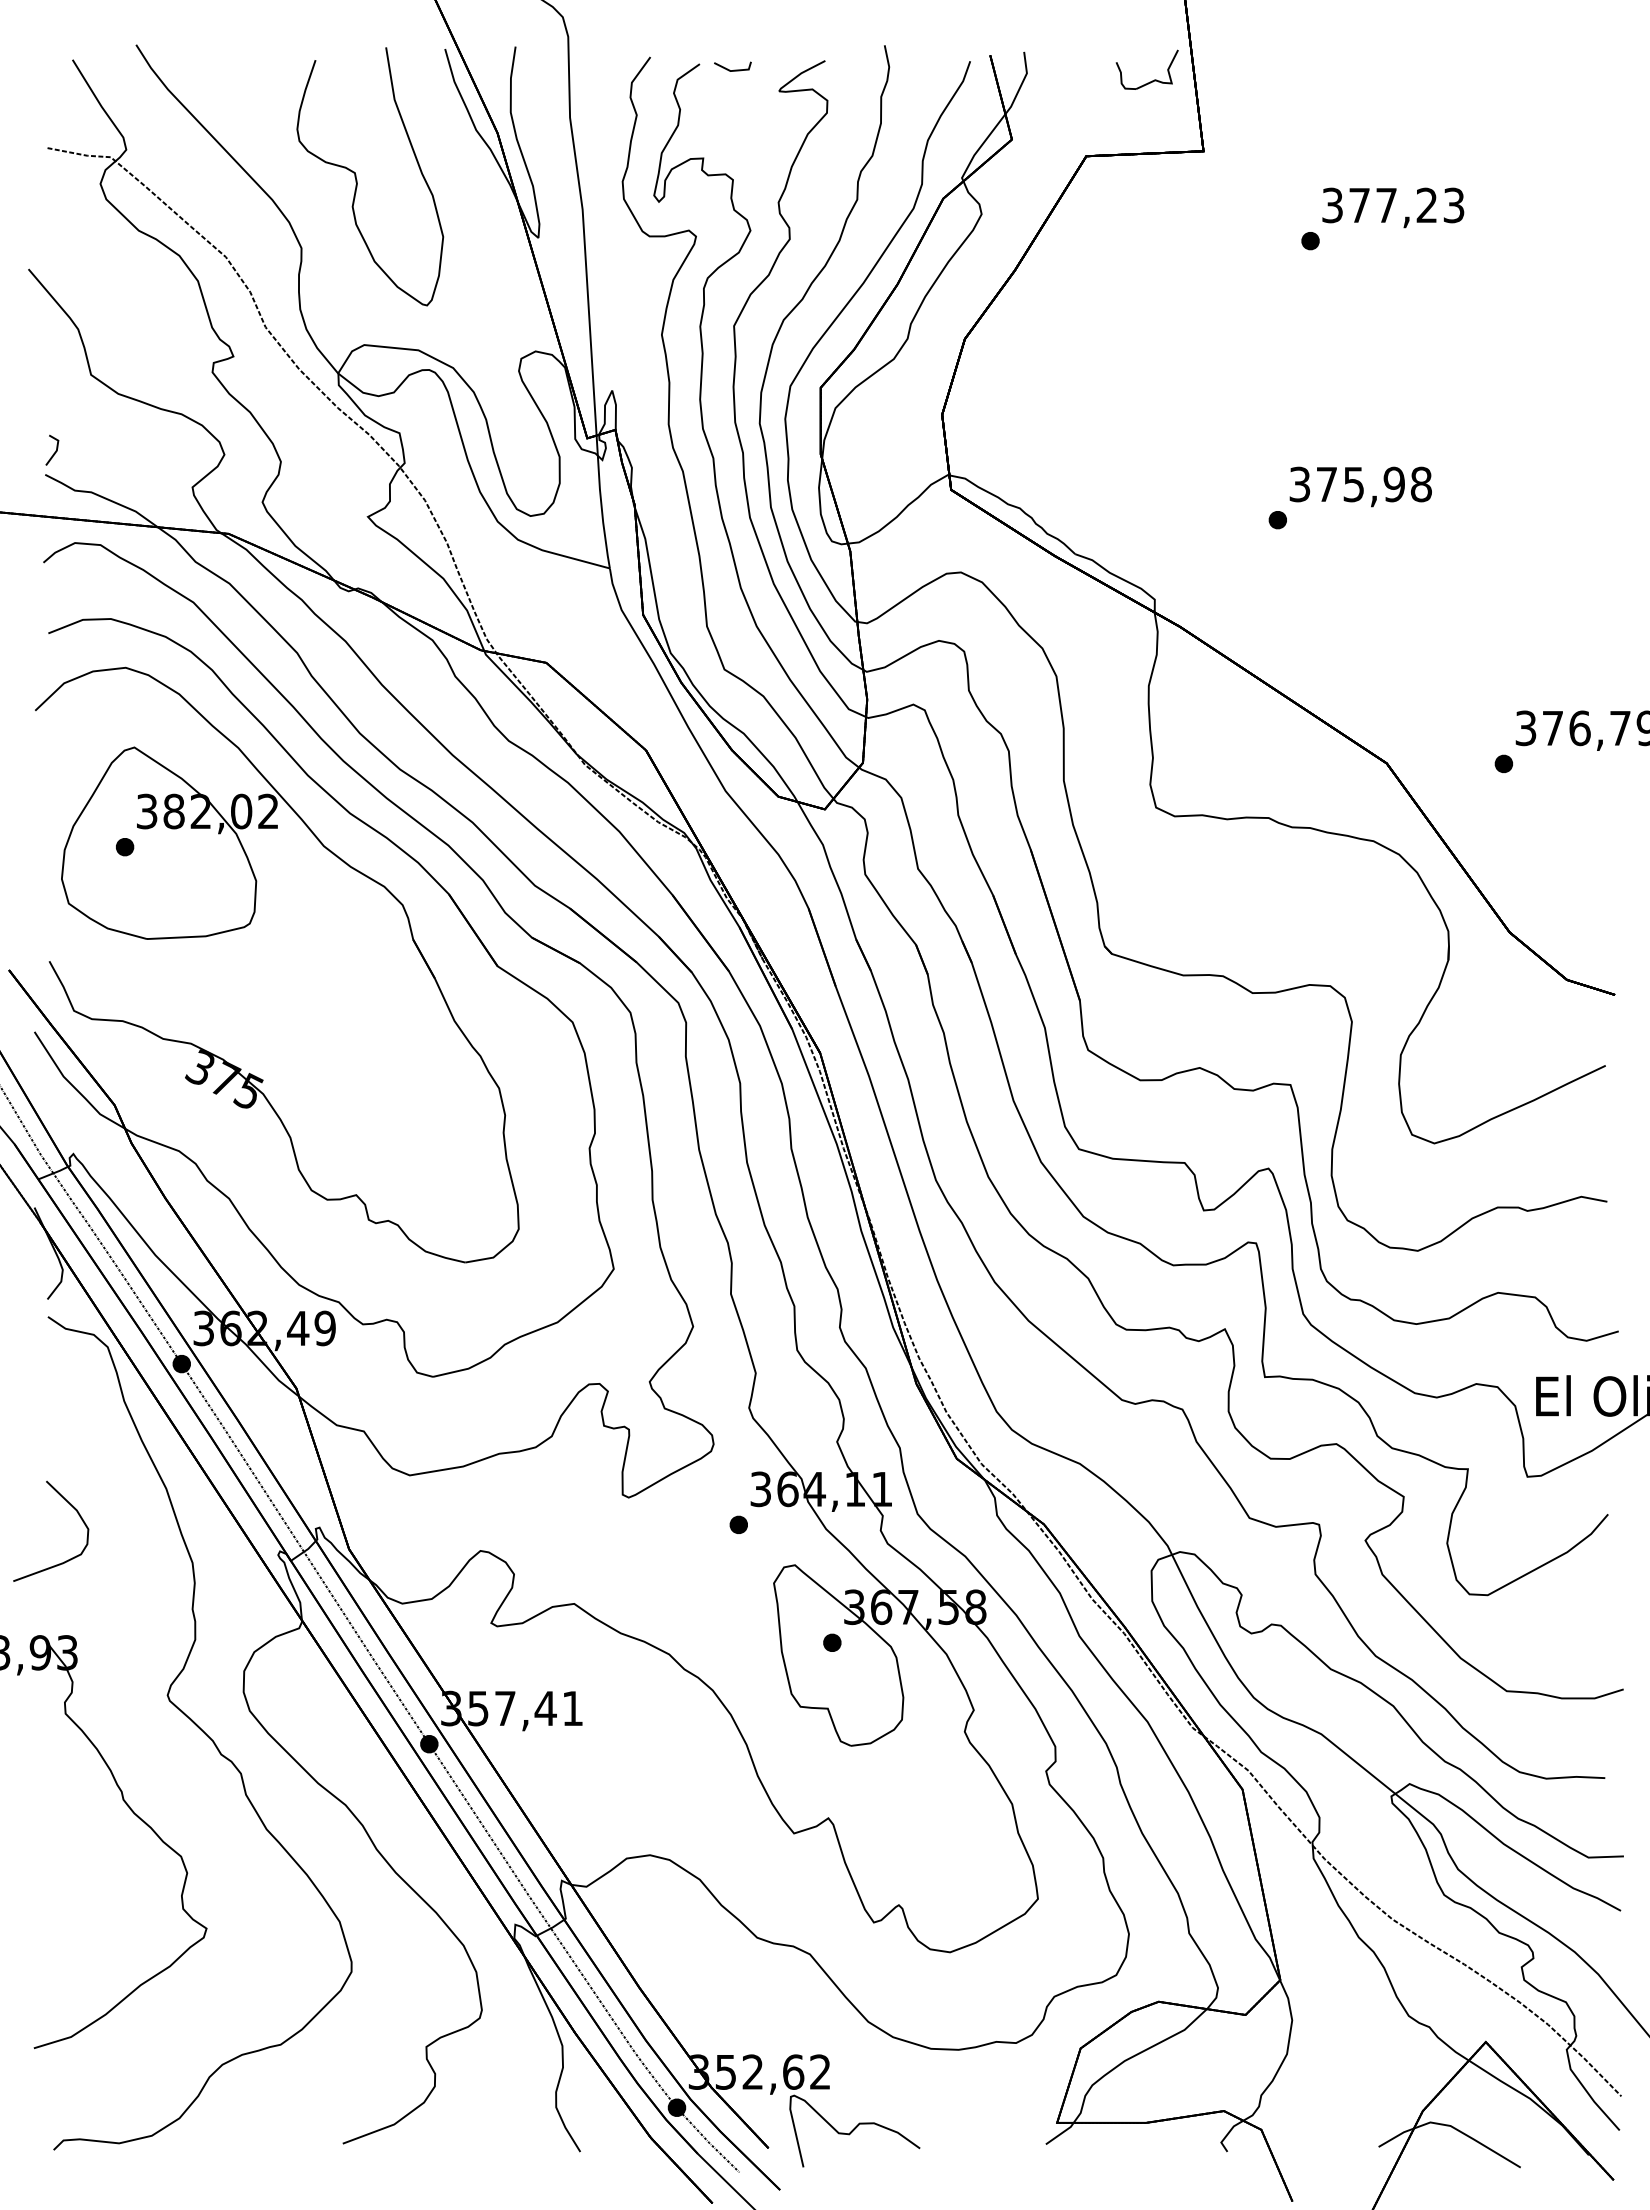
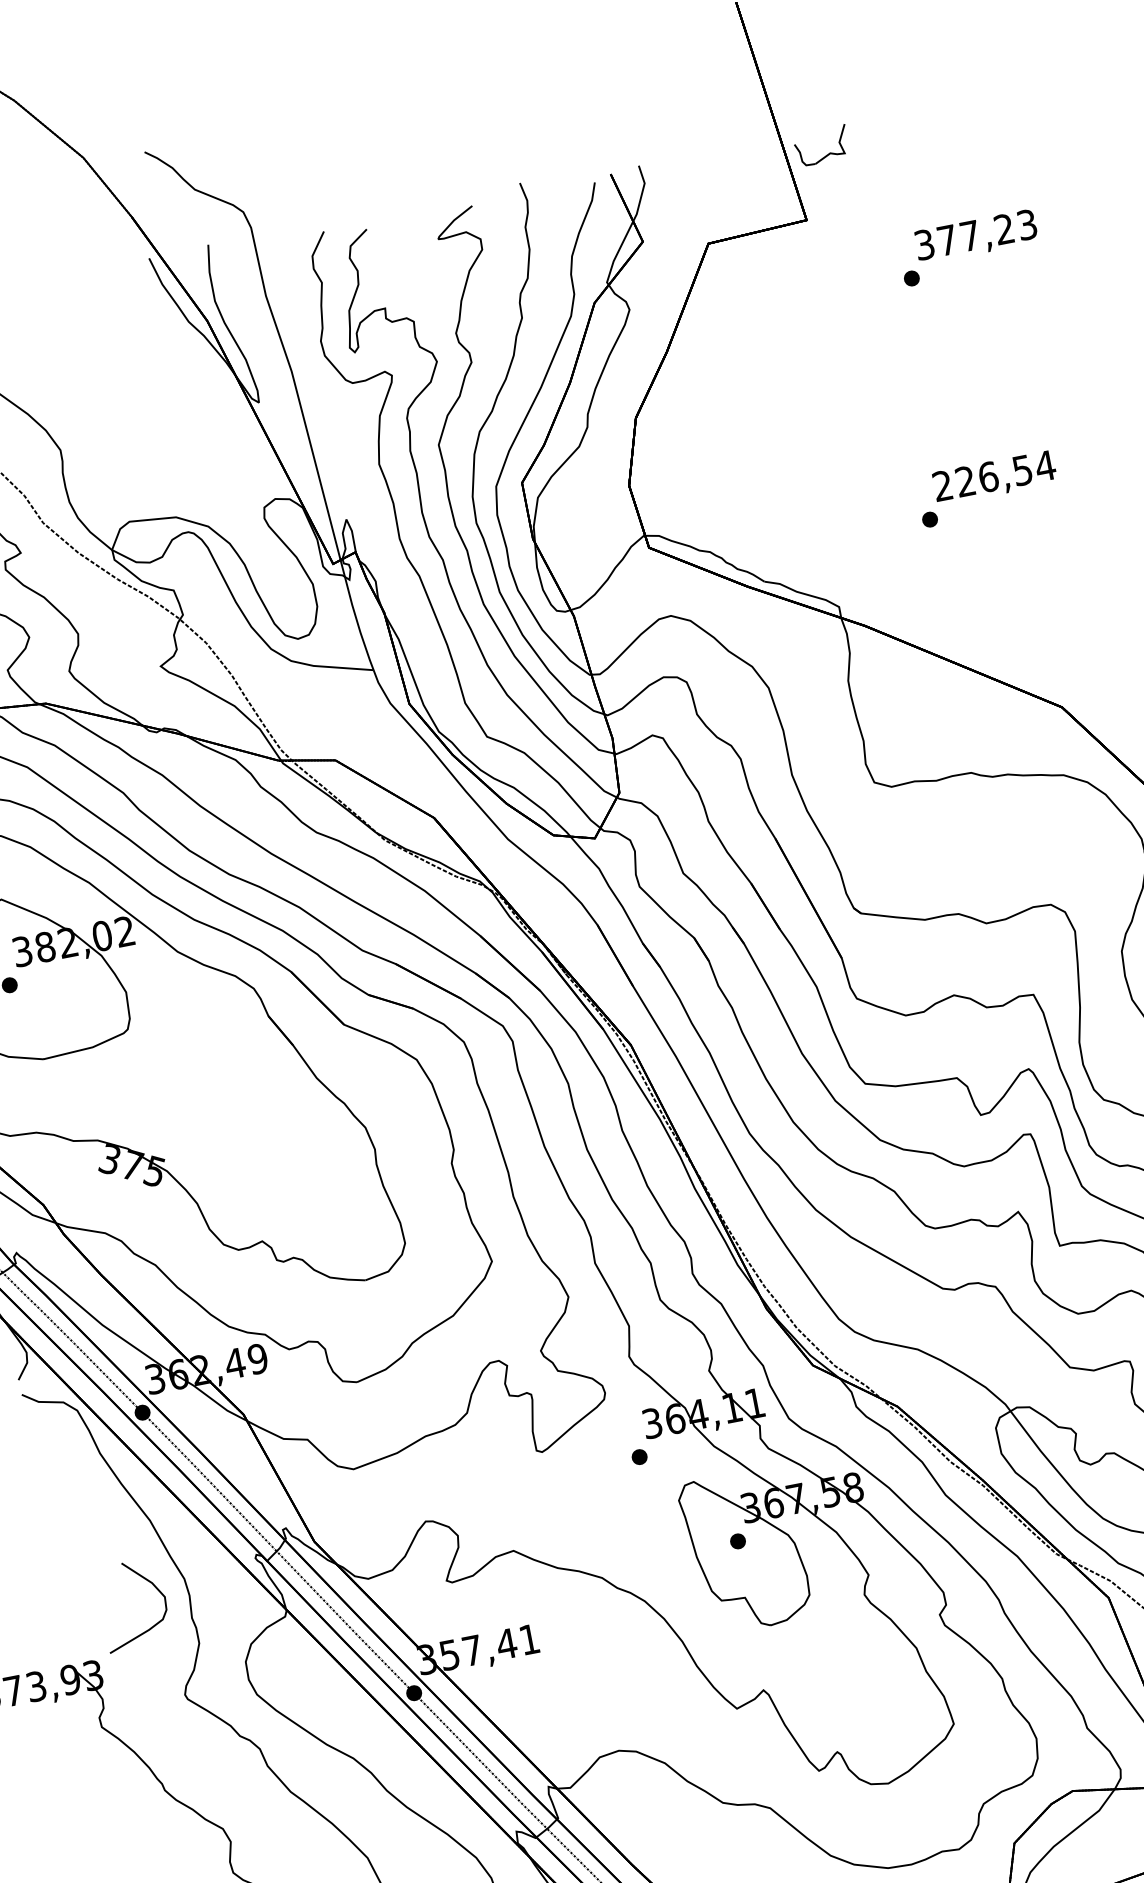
line: (733, 69) -> (396, 228), removed
part: (1149, 81) -> (825, 155), moved
curve: (357, 179) -> (96, 383), removed
text: (1360, 484) -> (994, 475), 375,98 -> 226,54
curve: (78, 1515) -> (154, 1587), moved

